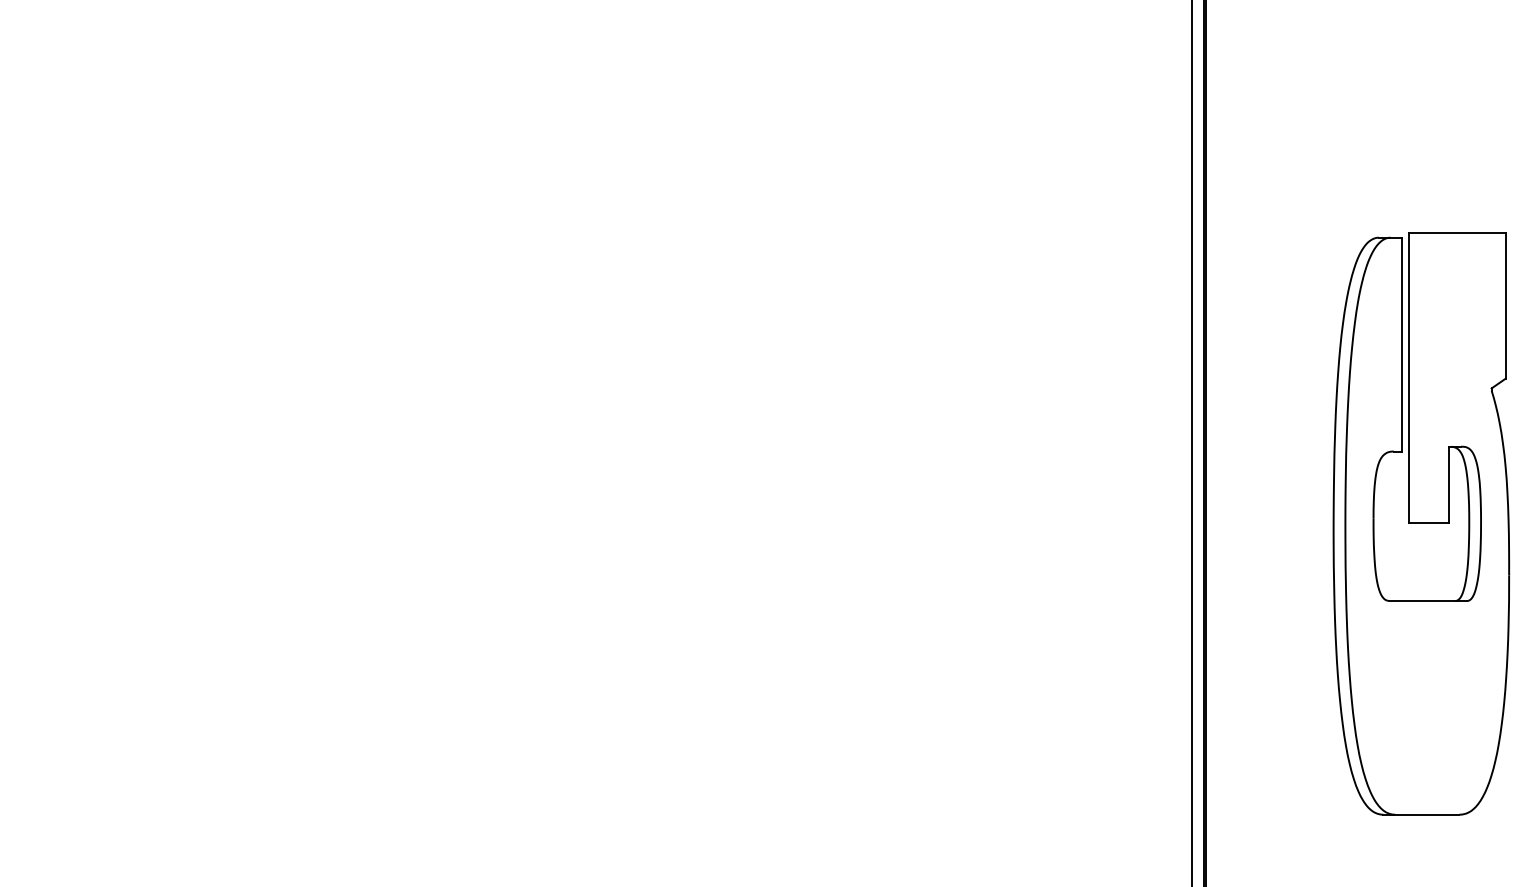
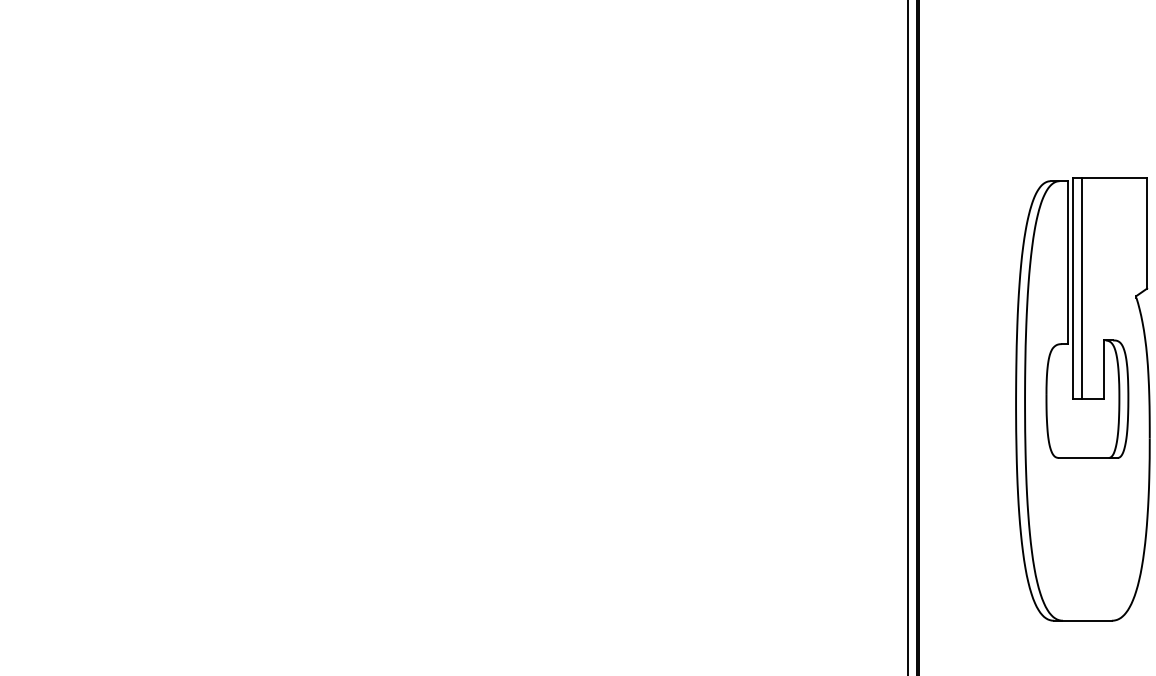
line: (1420, 377) -> (1082, 287), added

